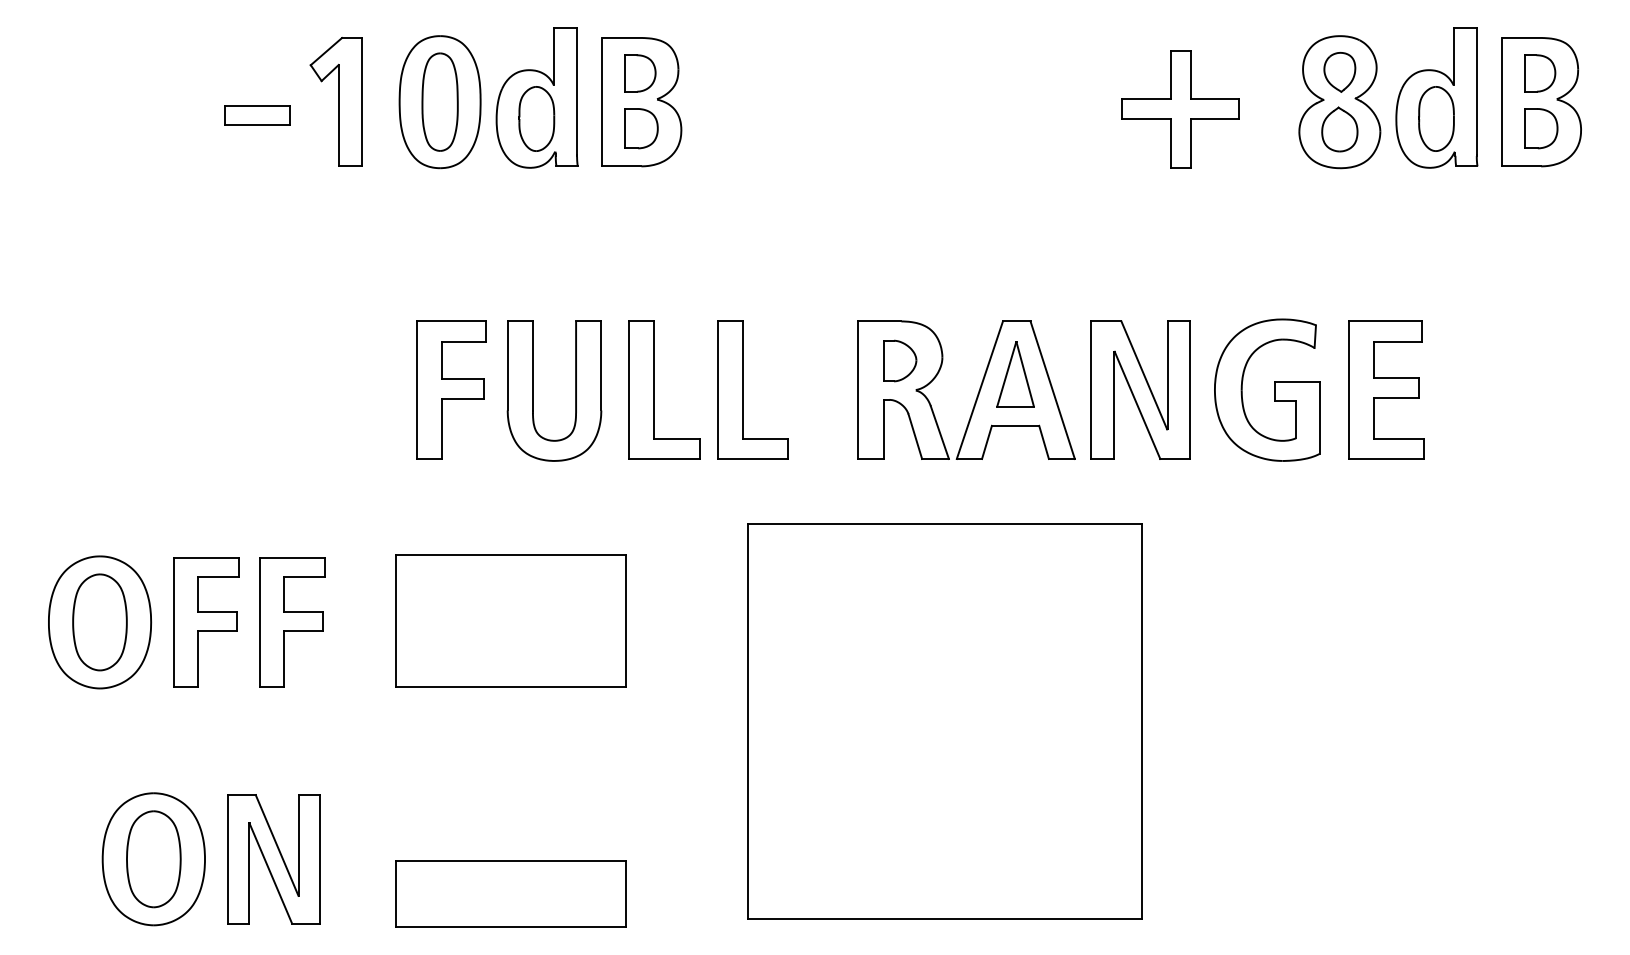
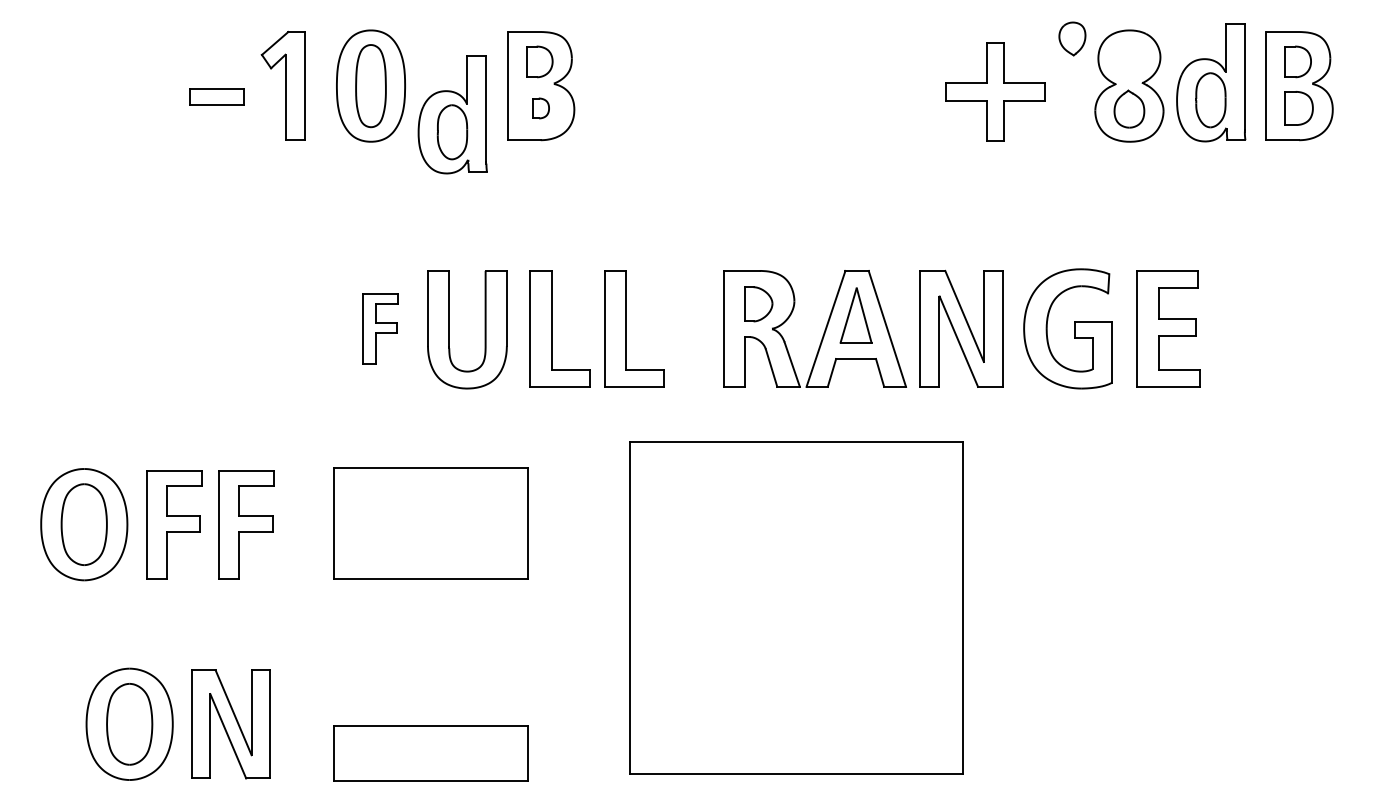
part: (1339, 71) -> (1072, 38), moved
part: (536, 97) -> (452, 114), moved
part: (641, 128) -> (540, 108), size x0.6
part: (451, 389) -> (380, 328), size x0.6

